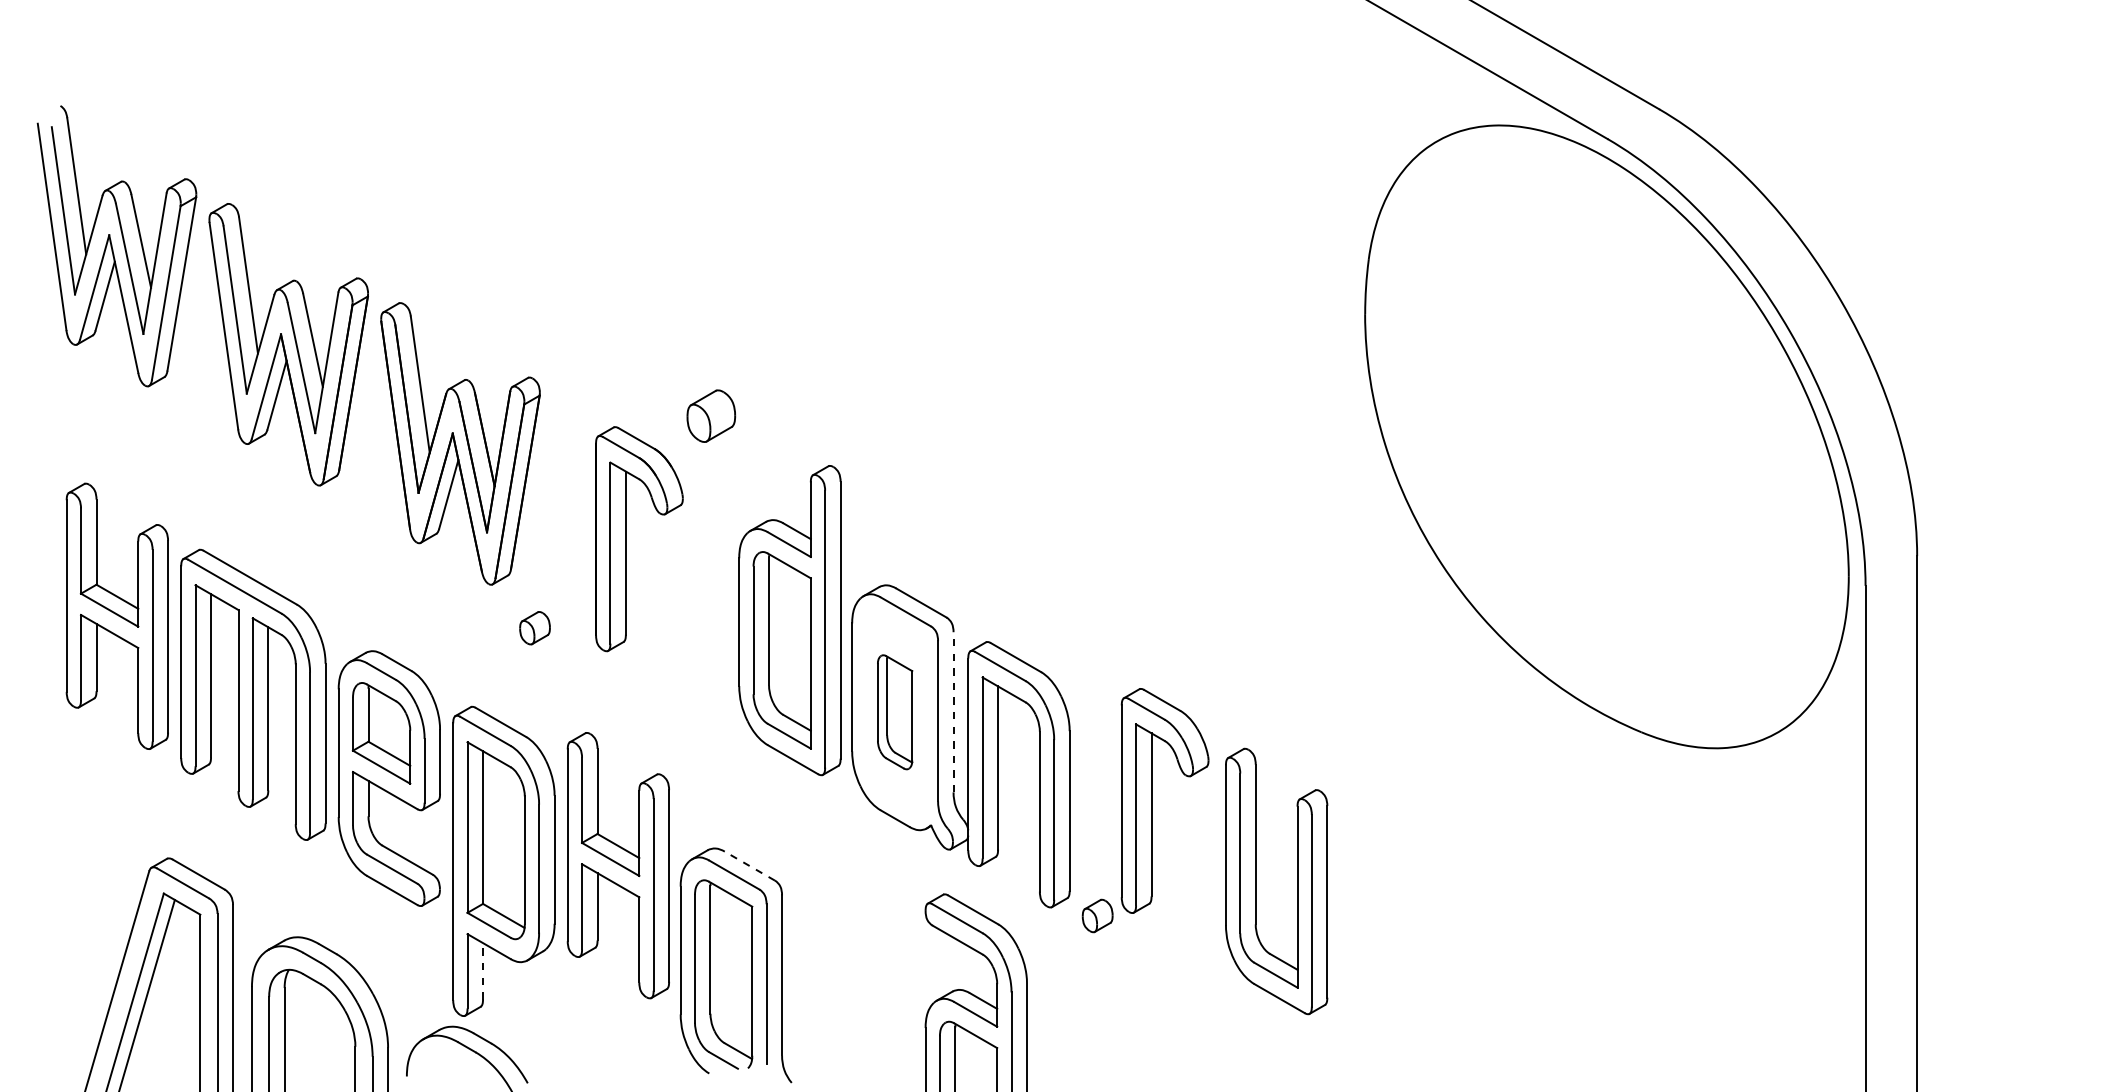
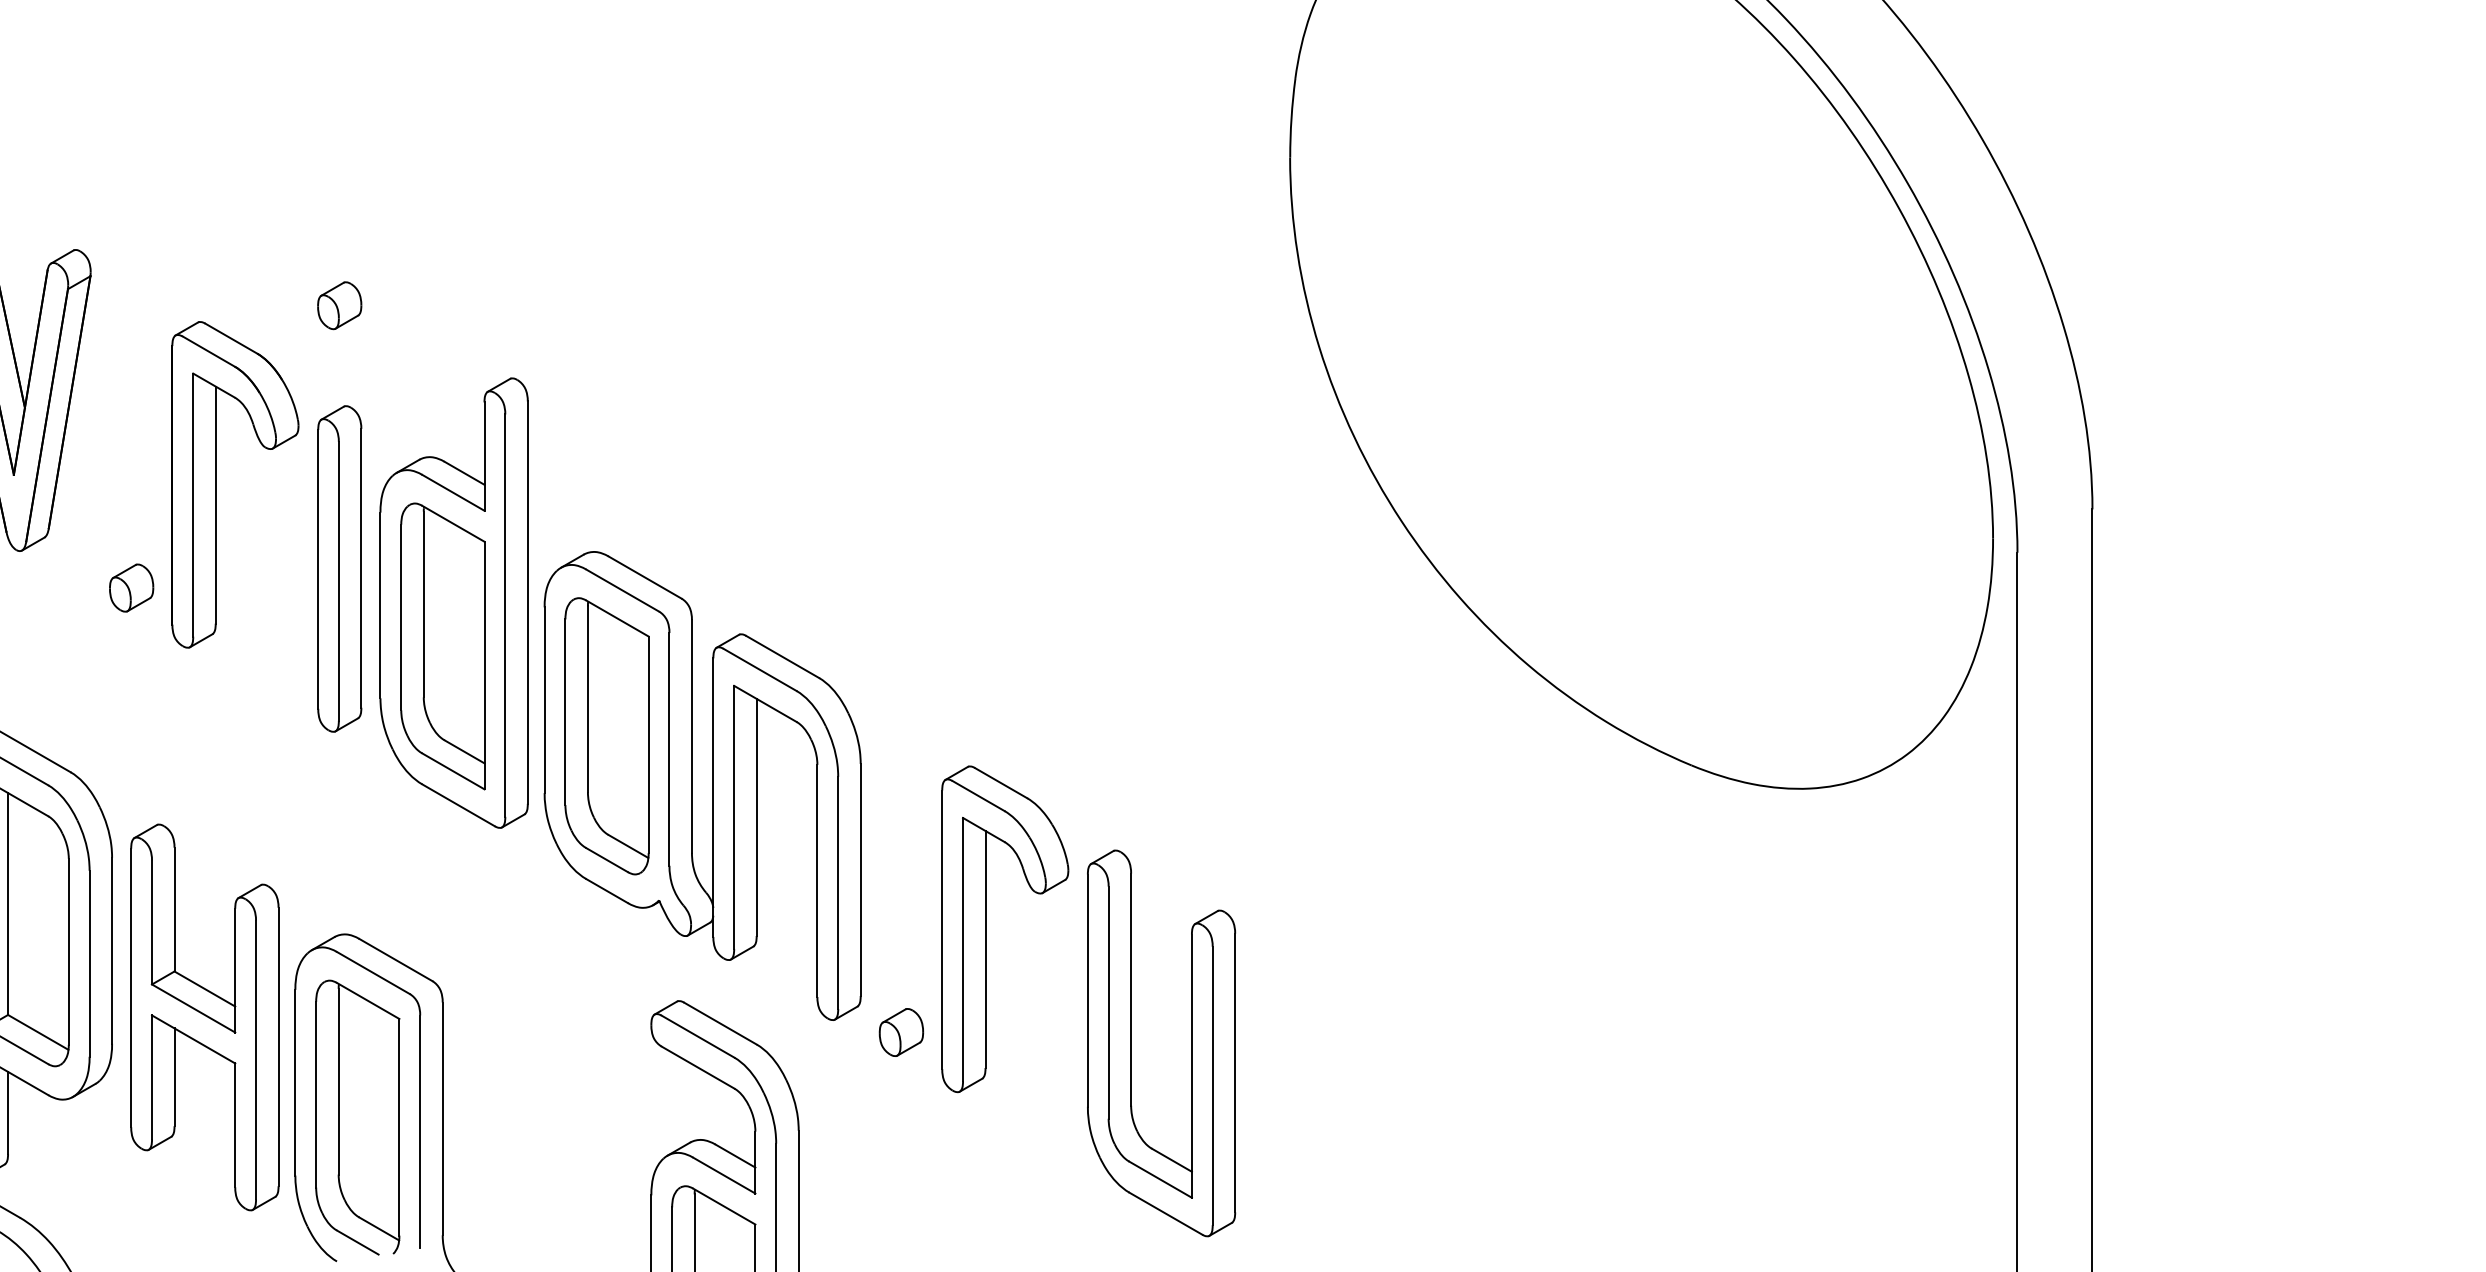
part: (710, 415) -> (338, 305), size x0.62
part: (710, 596) -> (338, 568), added
part: (534, 628) -> (130, 588), moved
line: (953, 711) -> (691, 735), dashed -> solid
part: (894, 712) -> (606, 736), size x1.67
part: (1152, 800) -> (986, 928), moved
part: (617, 865) -> (203, 1017), moved
line: (749, 866) -> (395, 960), dashed -> solid
part: (1256, 881) -> (1132, 1043), moved
line: (483, 970) -> (8, 1111), dashed -> solid

